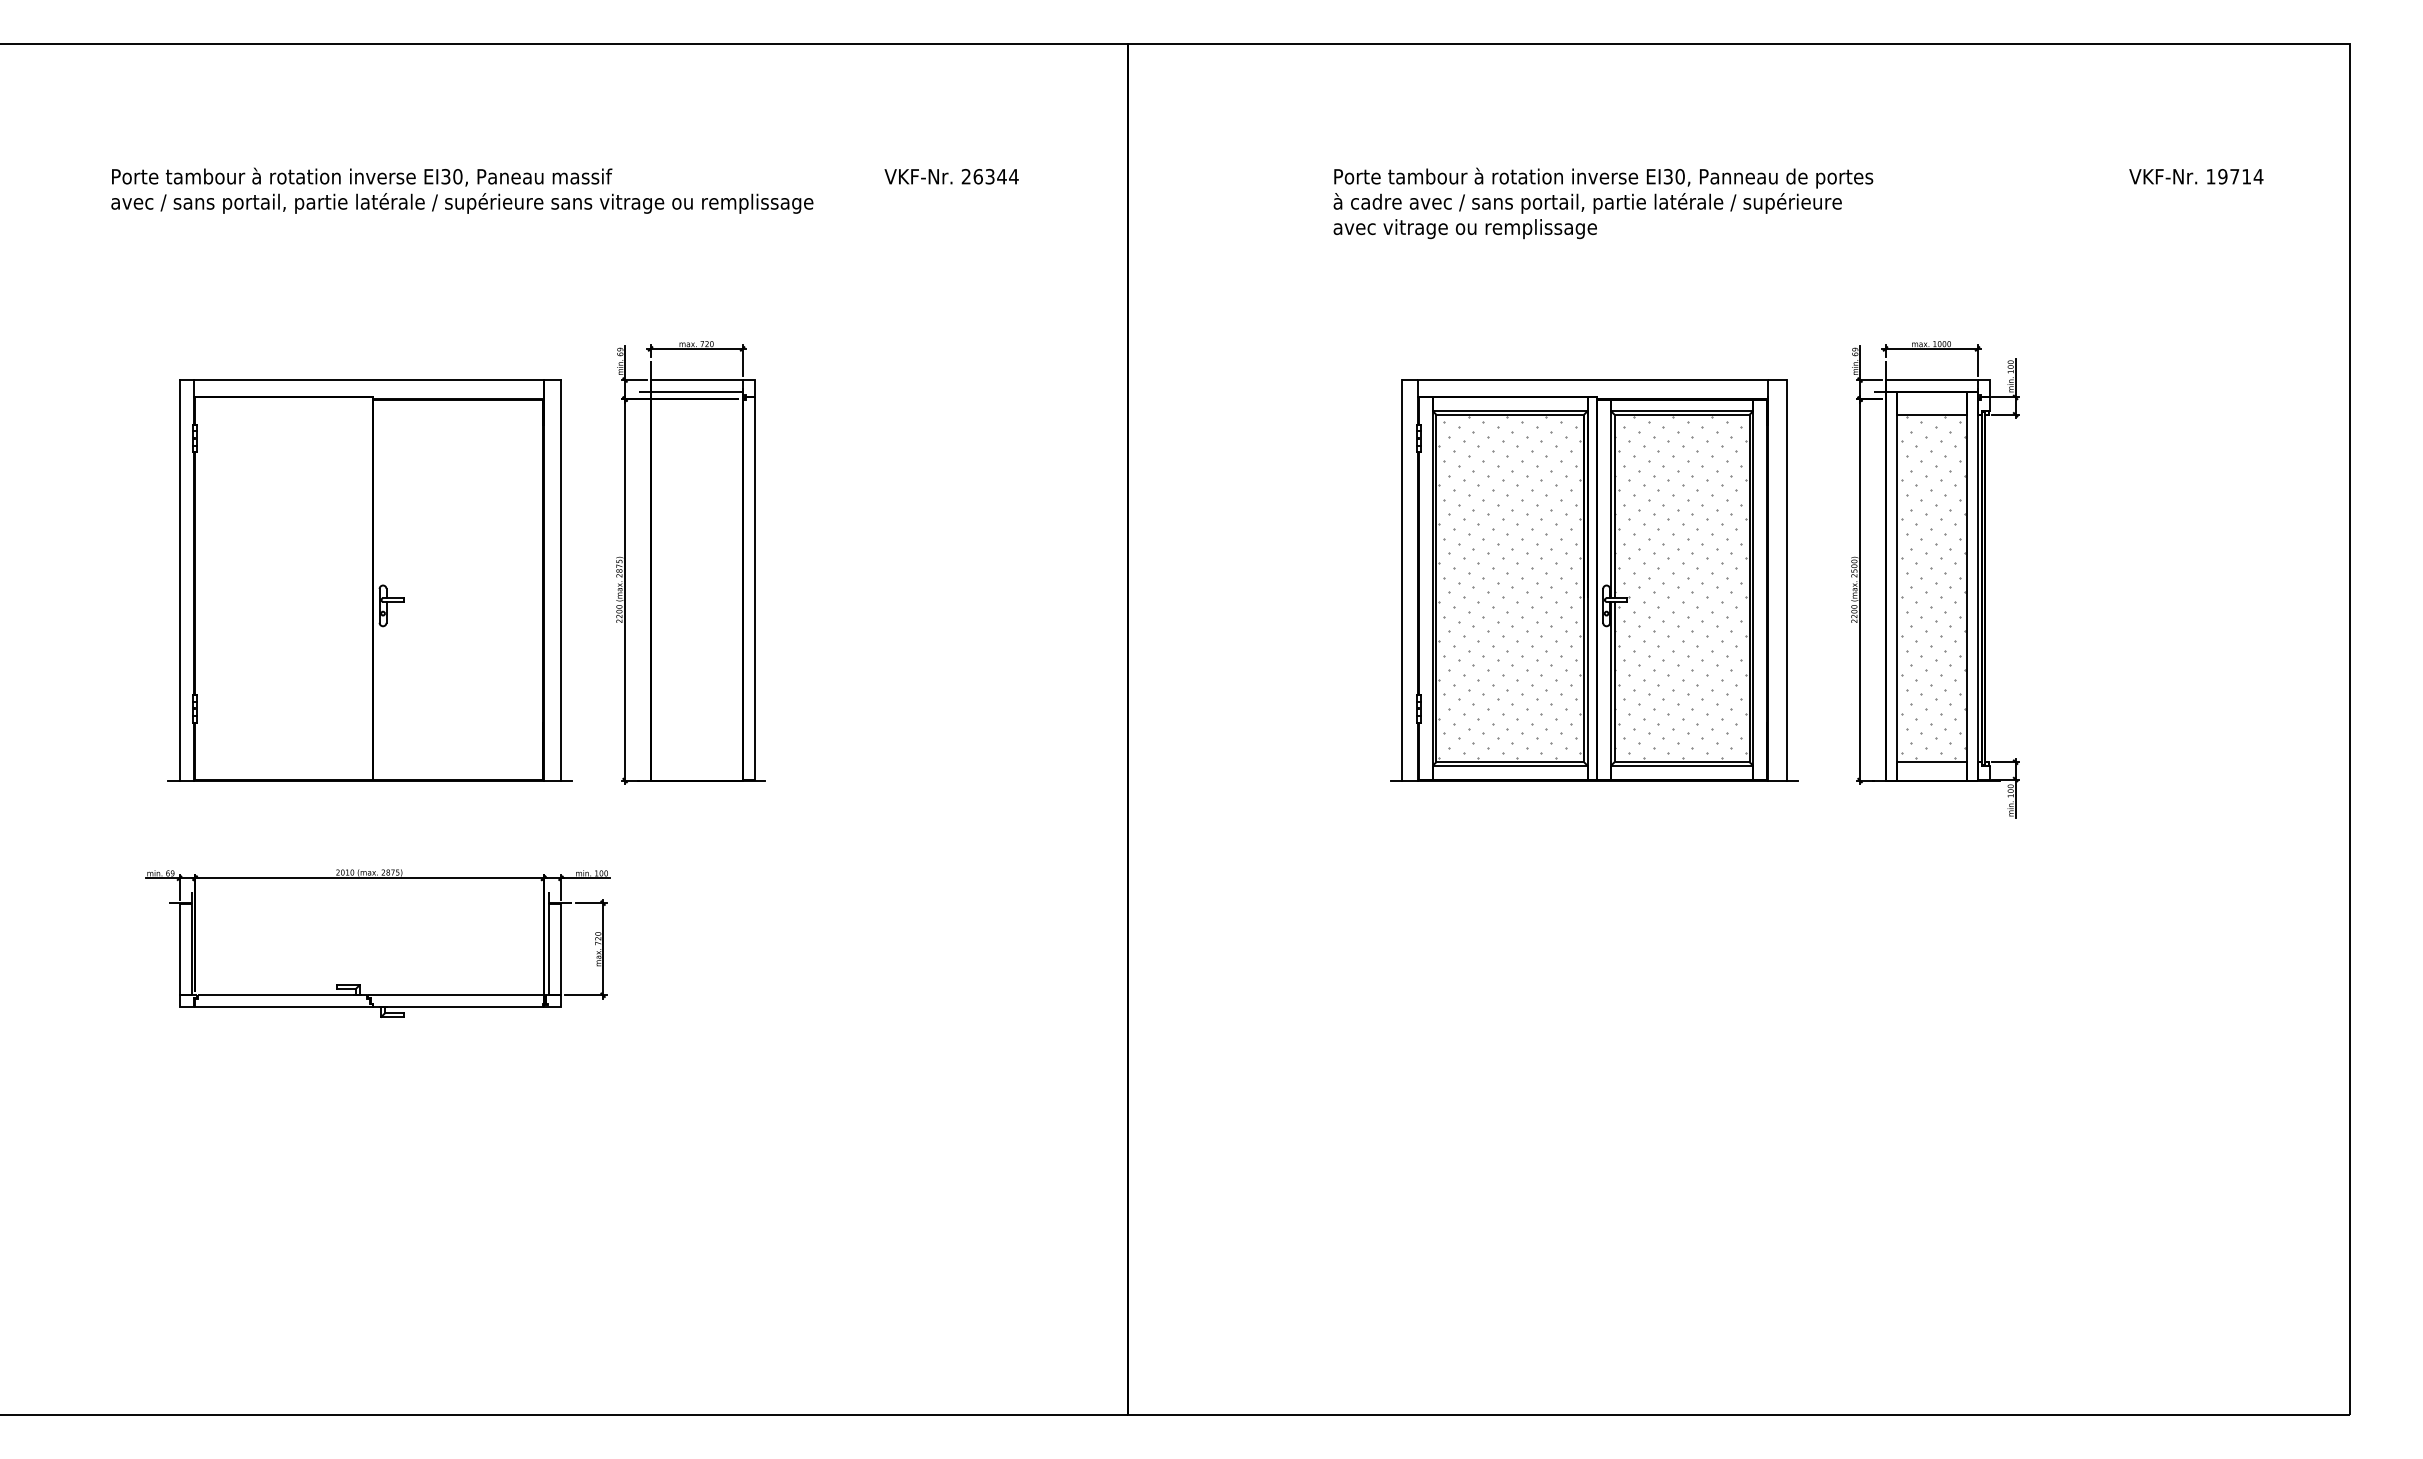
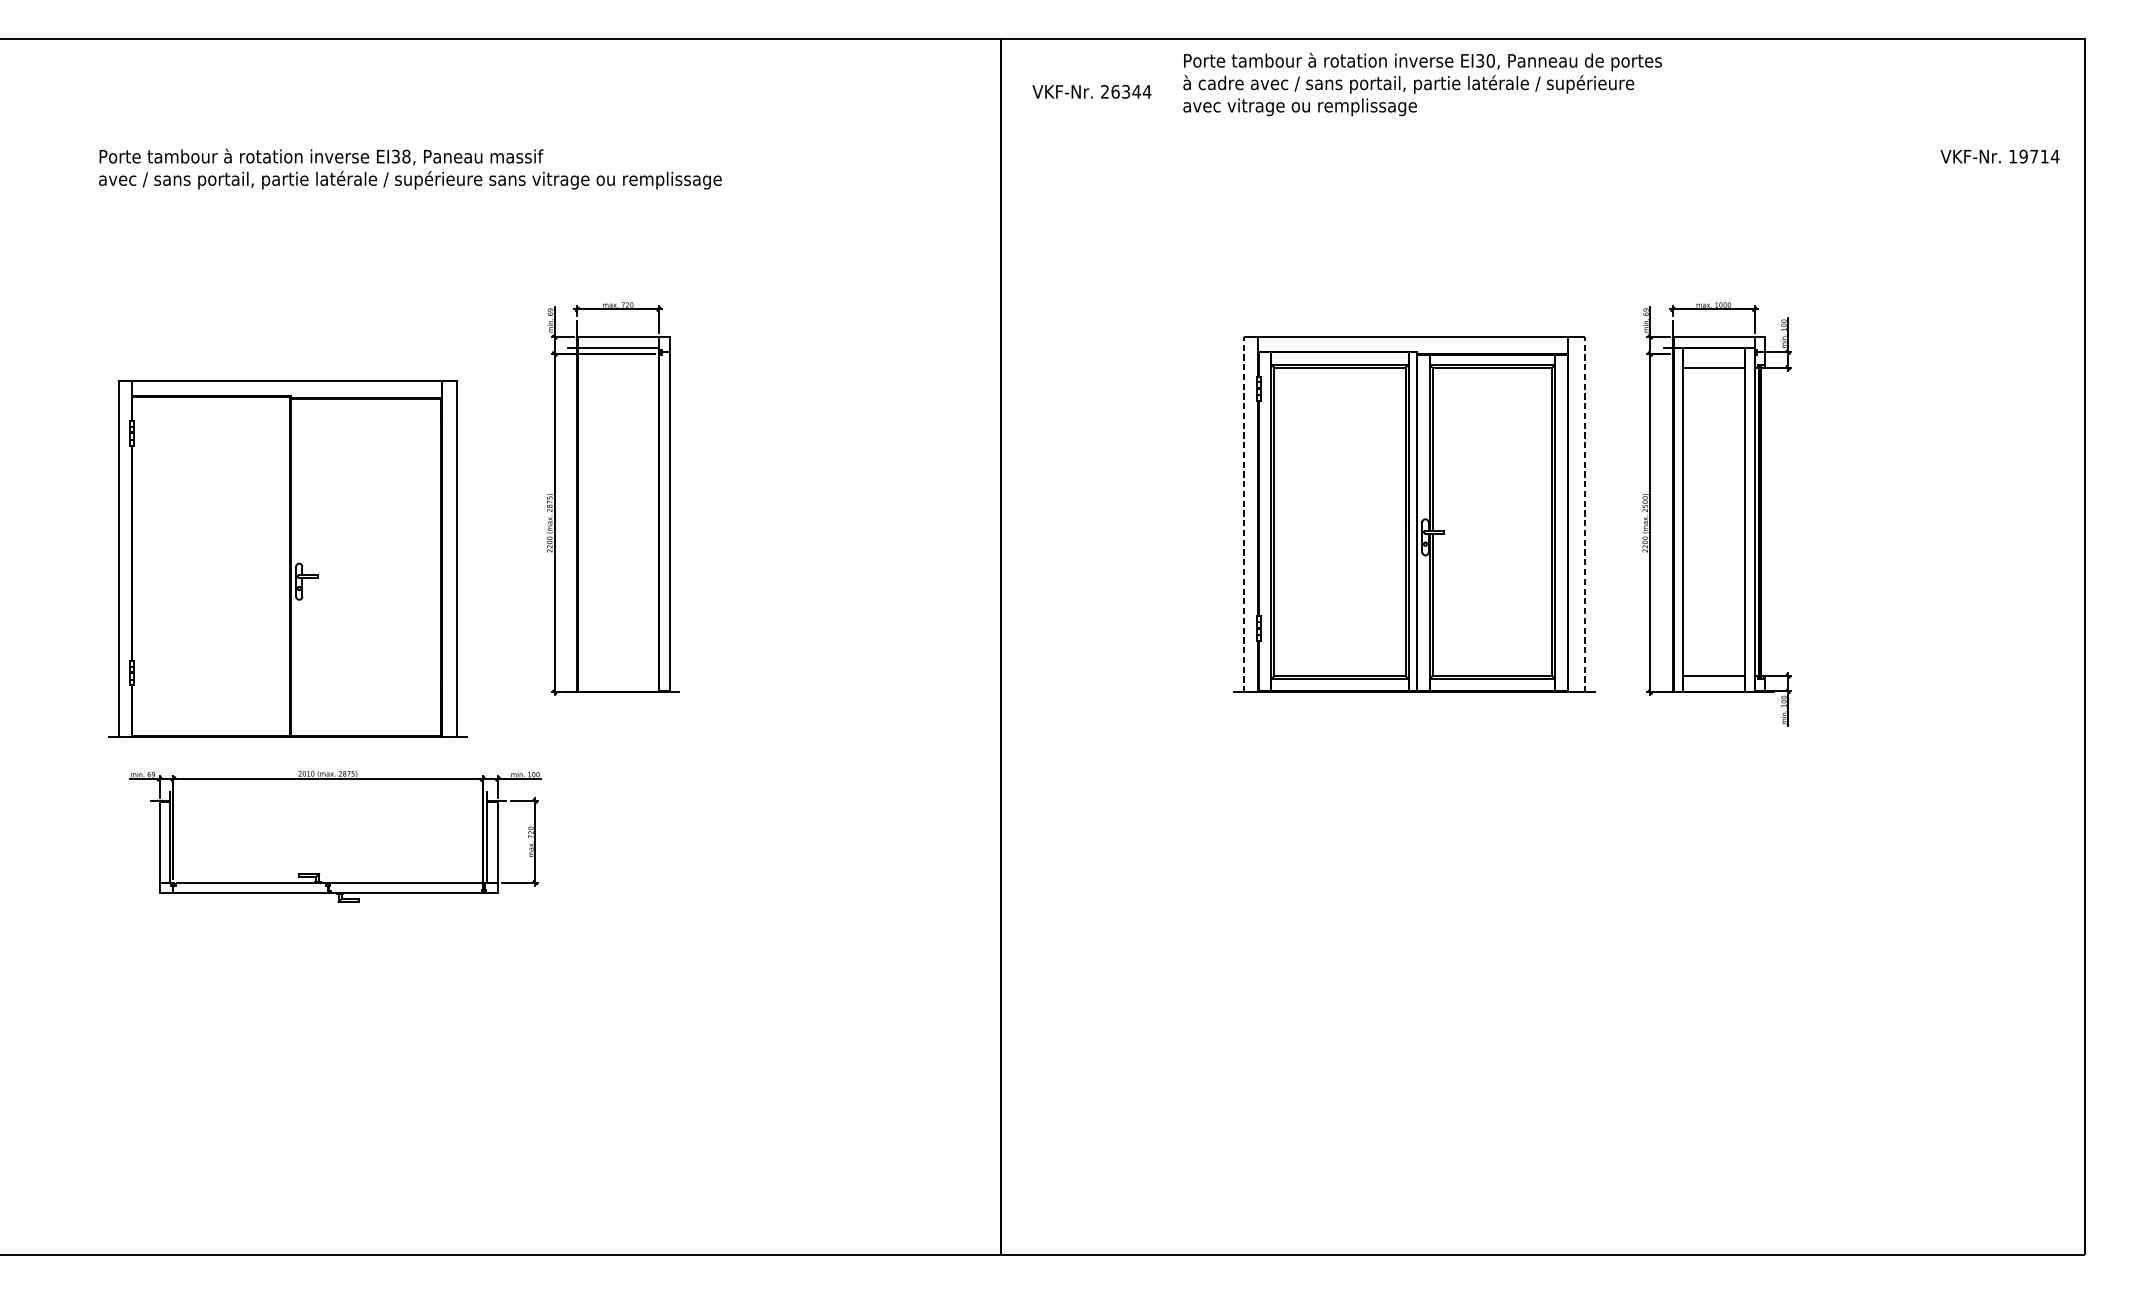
text: (457, 176) -> (406, 156), EI30, -> EI38,
text: (951, 176) -> (1091, 91), moved
text: (2196, 176) -> (2000, 156), moved
text: (1603, 203) -> (1422, 84), moved
line: (1401, 579) -> (1243, 513), solid -> dashed
line: (1786, 579) -> (1585, 513), solid -> dashed
part: (369, 580) -> (287, 559), moved
hatch: (1509, 587) -> (1339, 521), removed
hatch: (1679, 587) -> (1490, 521), removed
hatch: (1932, 587) -> (1714, 521), removed

